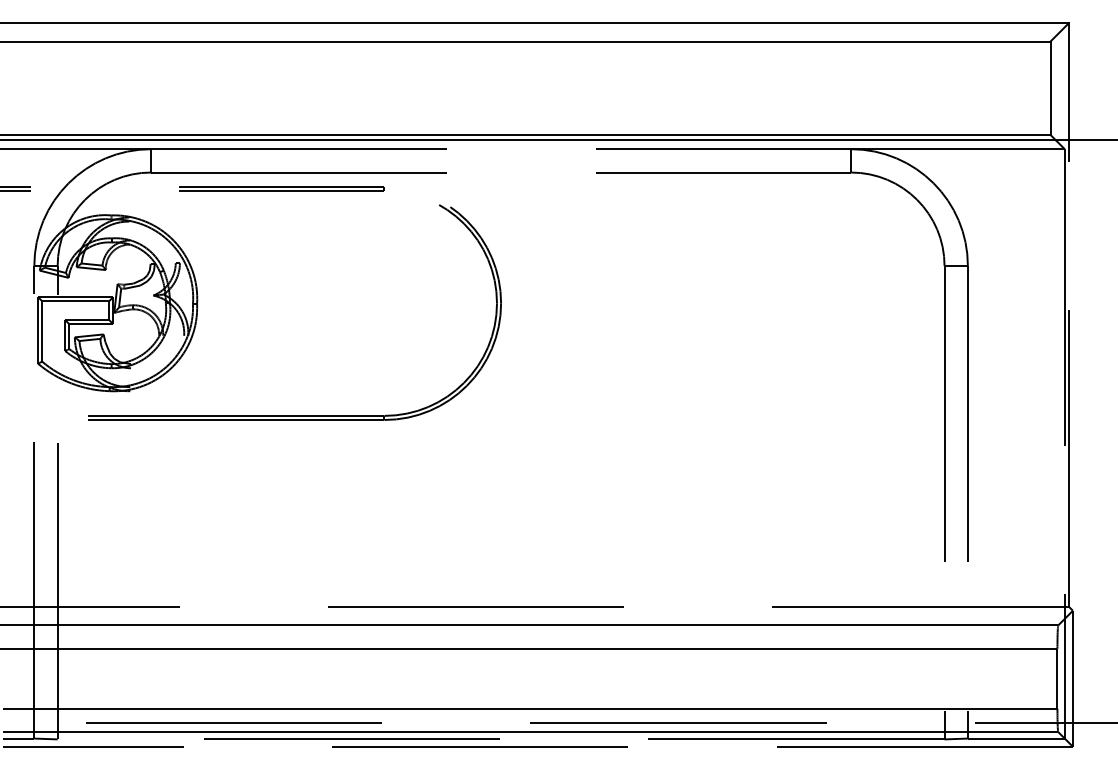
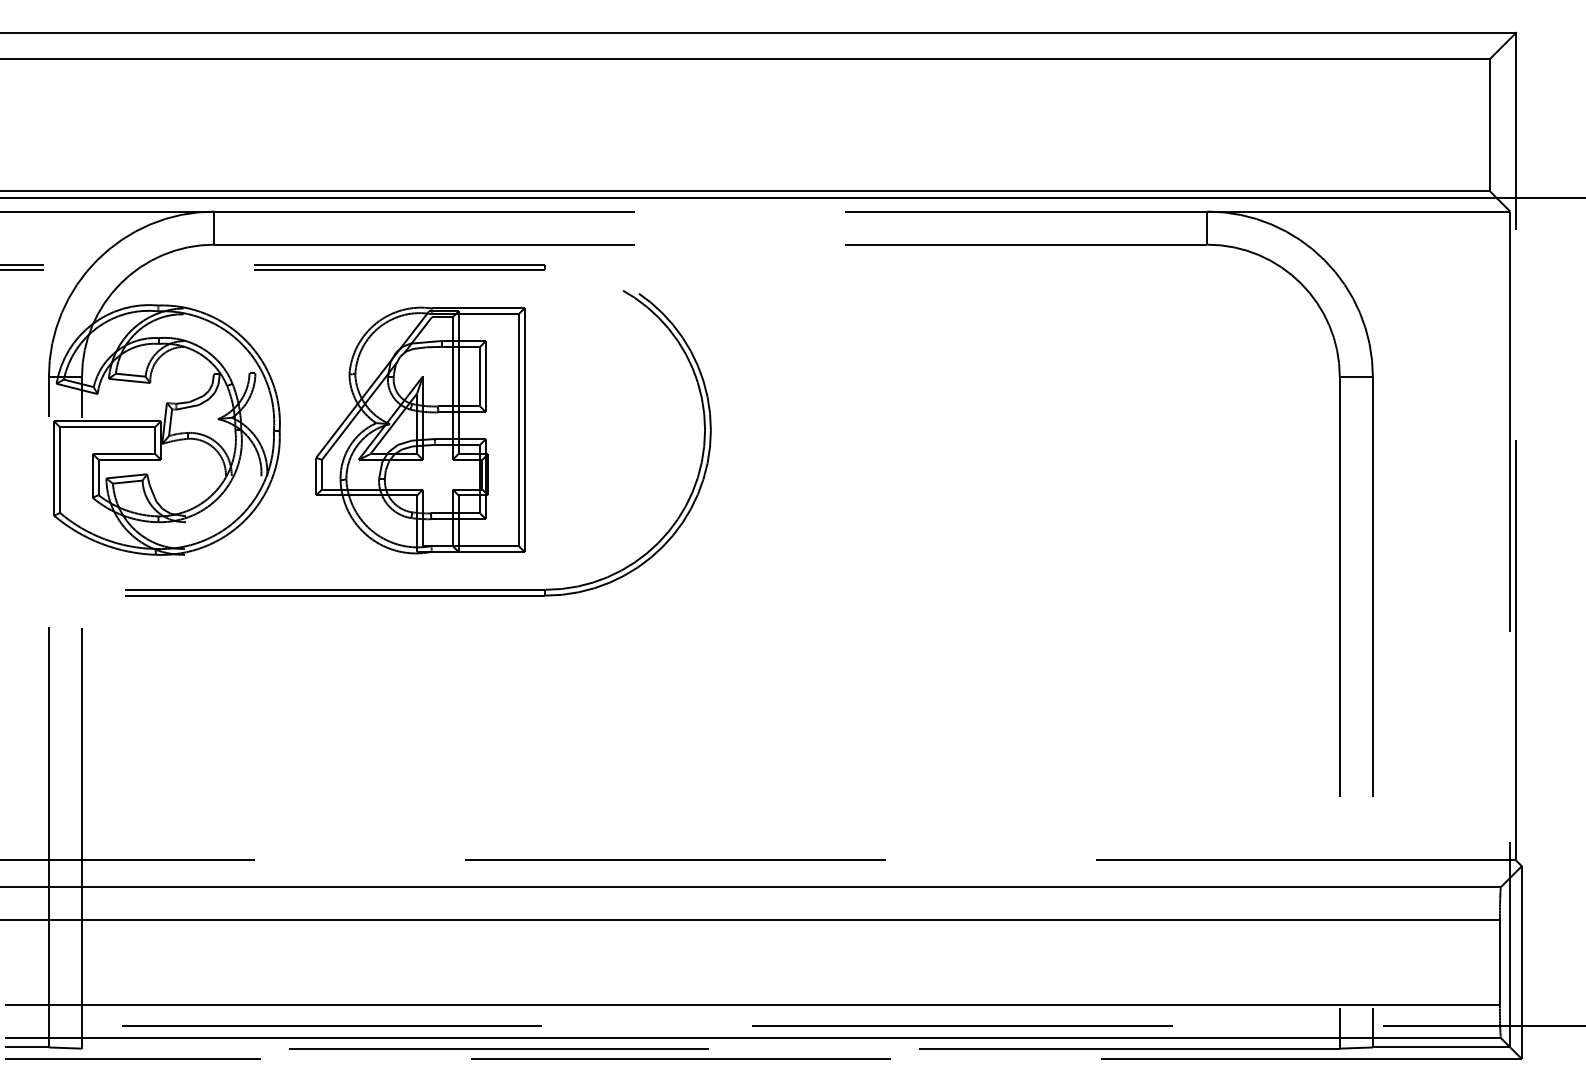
part: (296, 303) -> (420, 430), added

